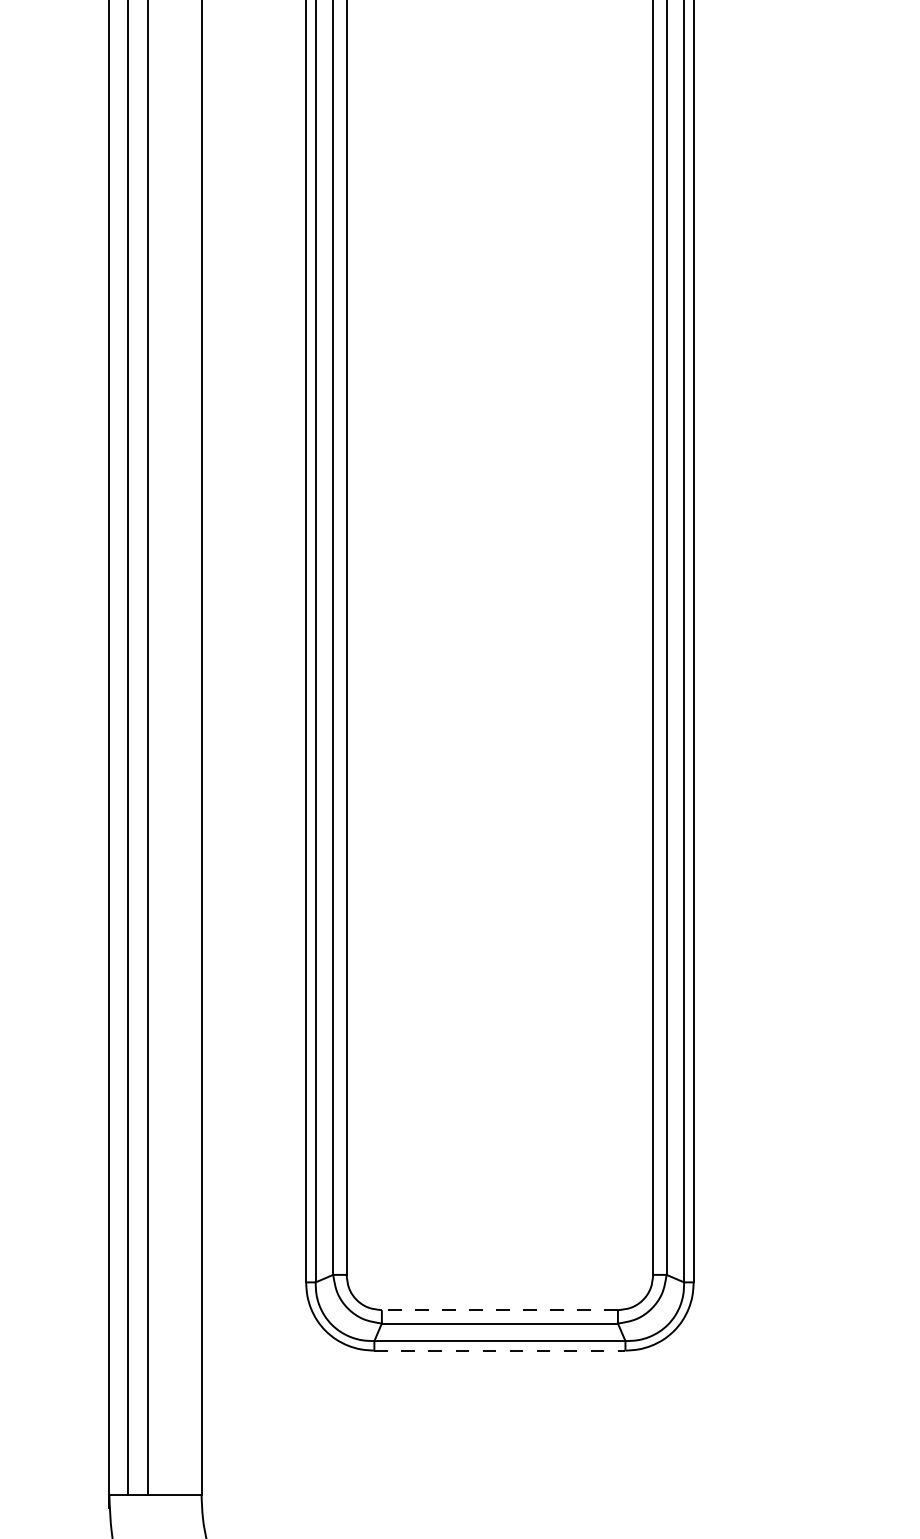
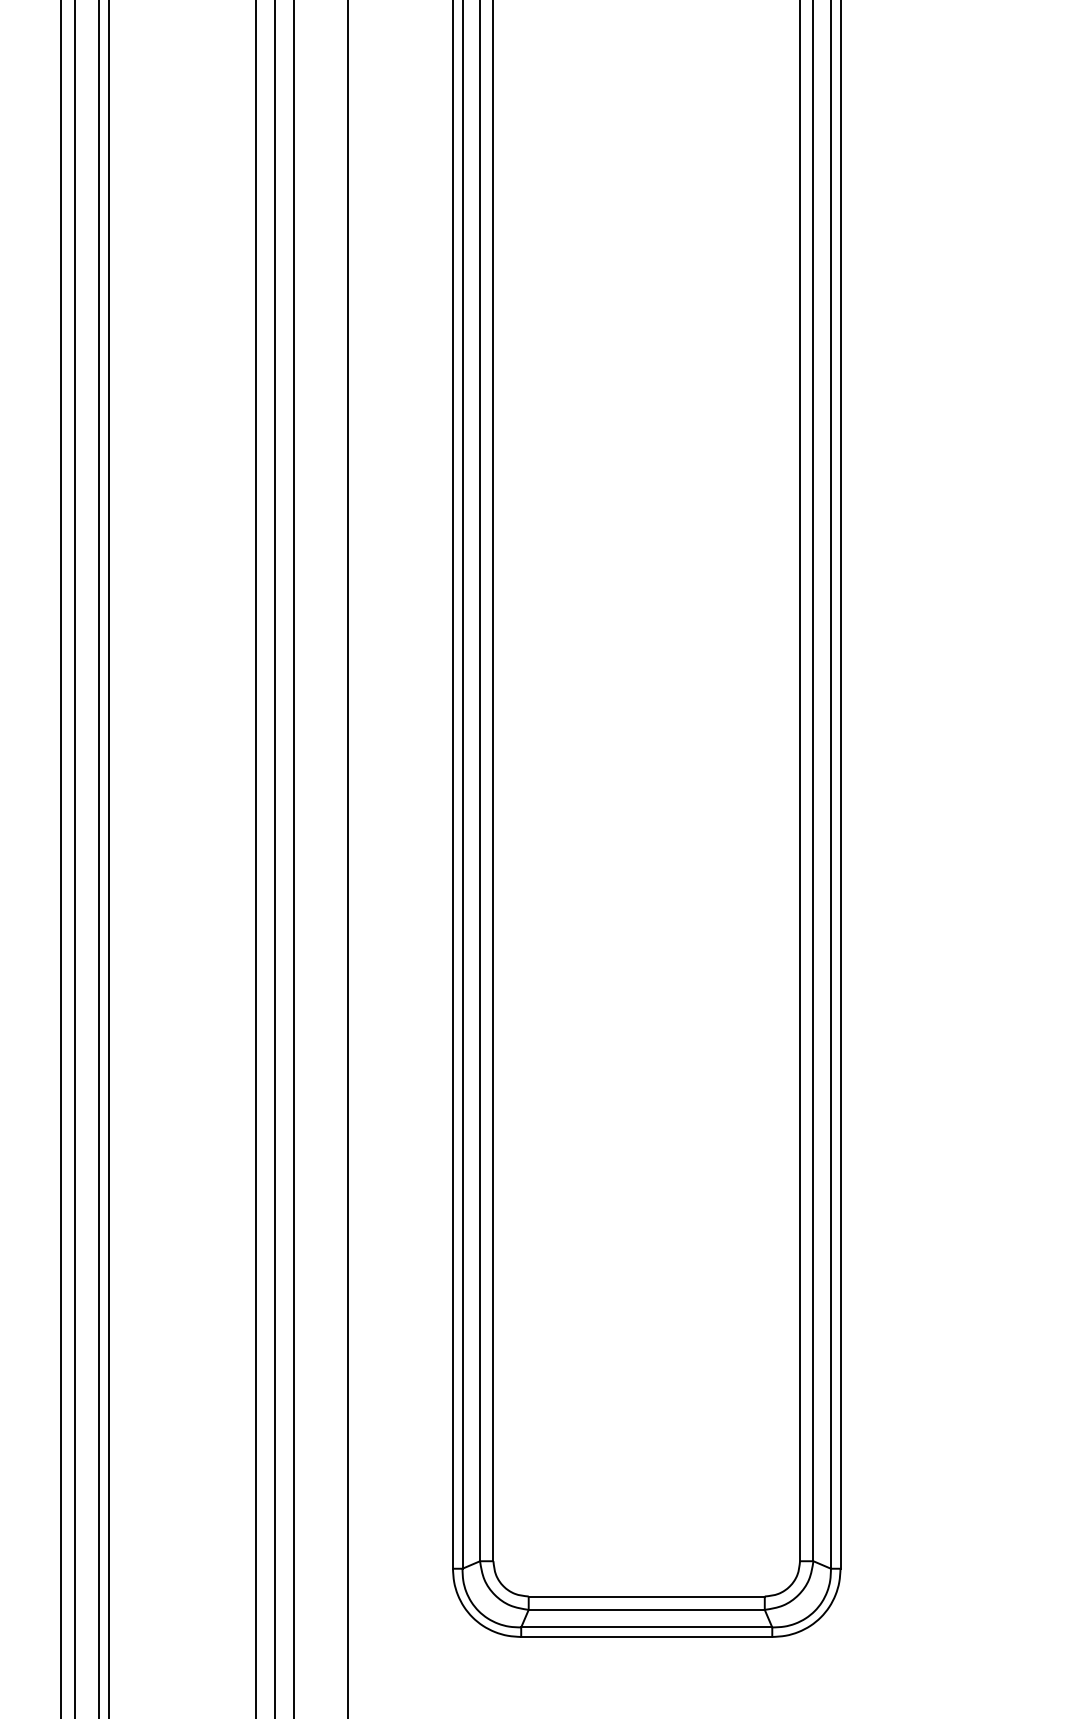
line: (499, 1310) -> (646, 1596), dashed -> solid
line: (499, 1350) -> (646, 1636), dashed -> solid

